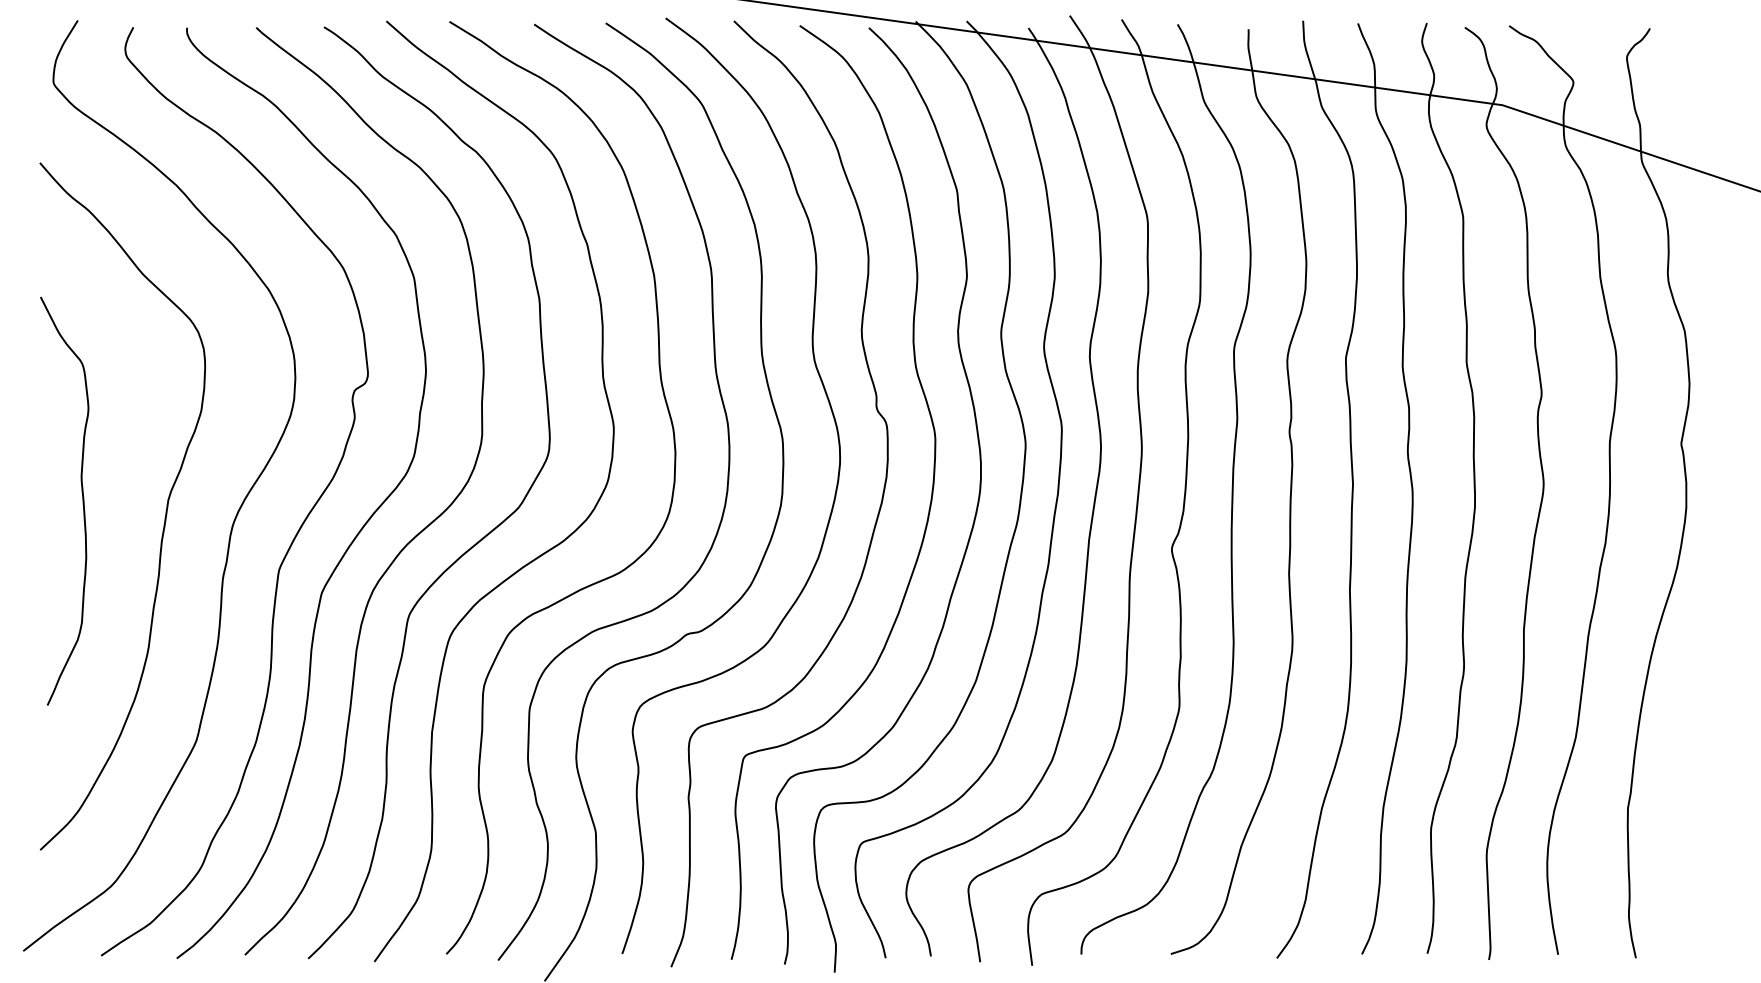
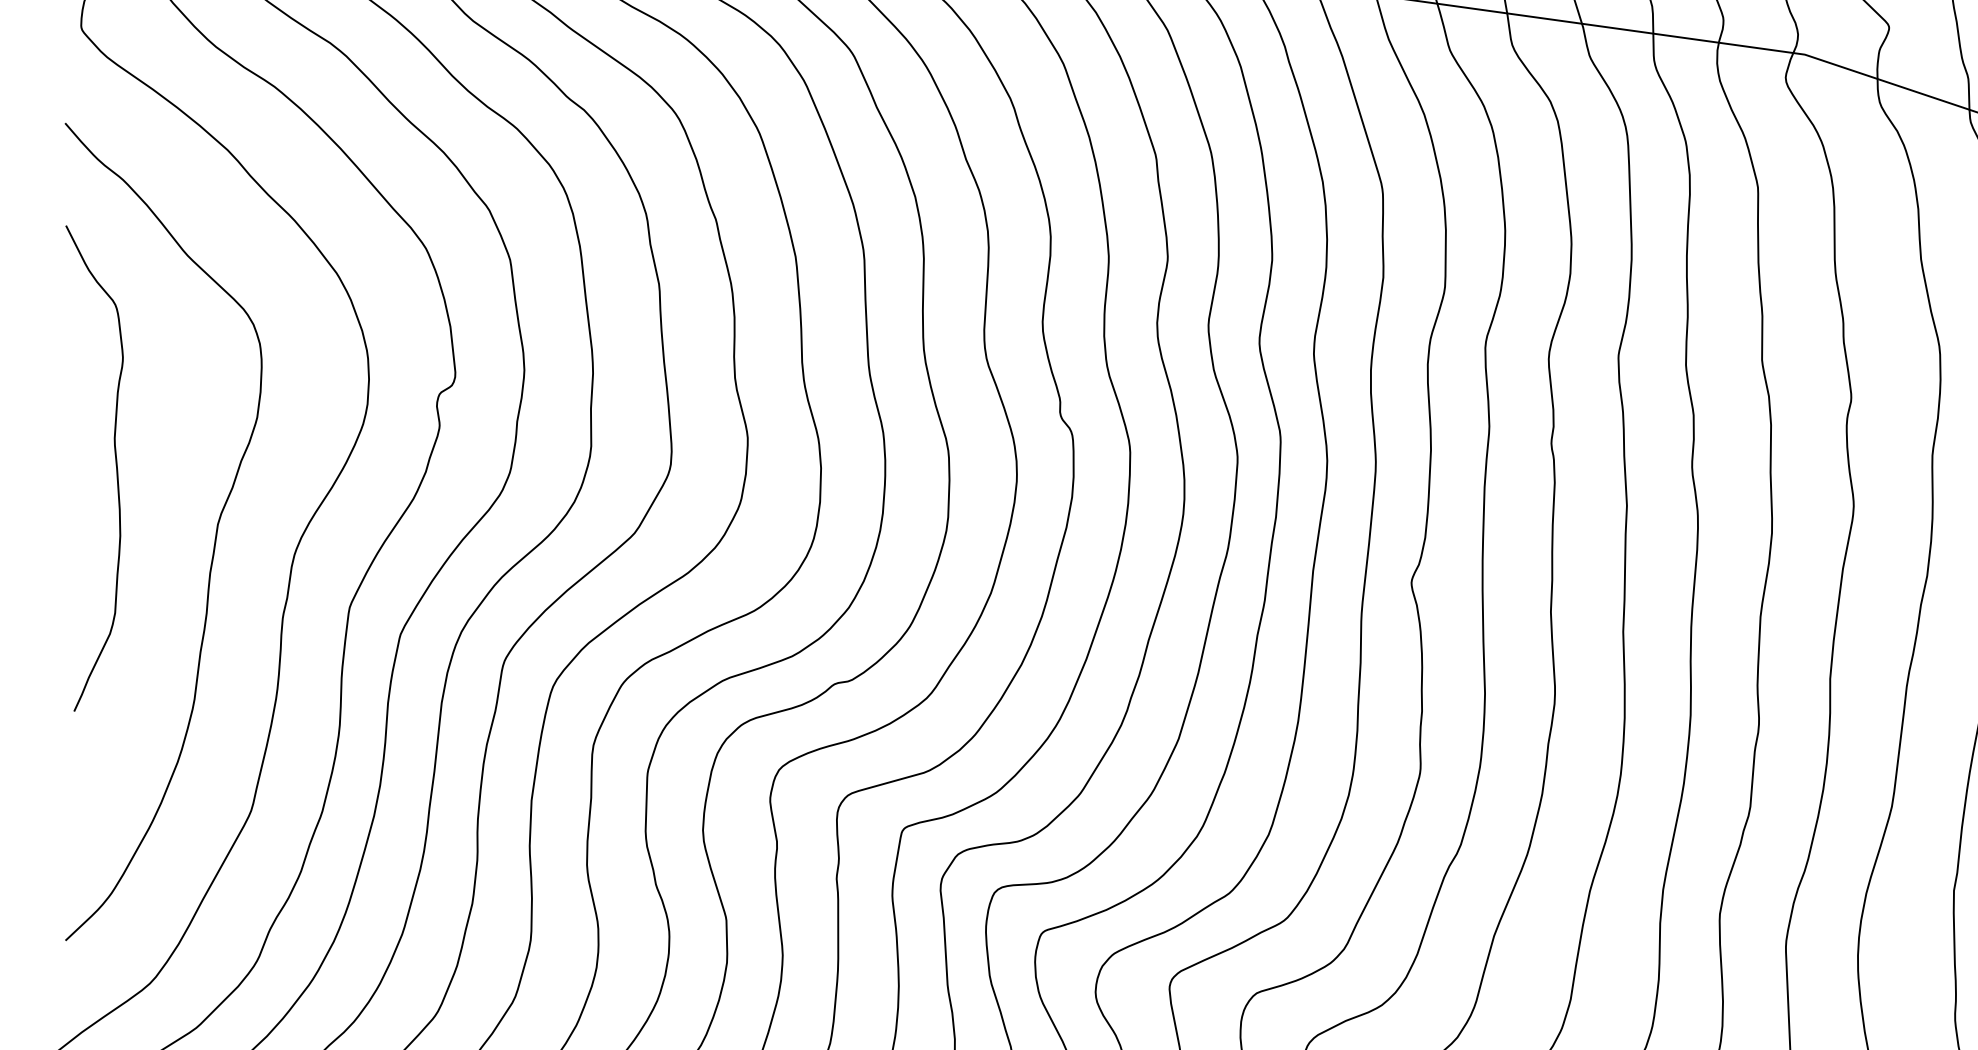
curve: (82, 500) -> (115, 467), moved

